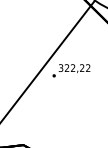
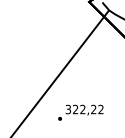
text: (71, 70) -> (80, 112), moved

